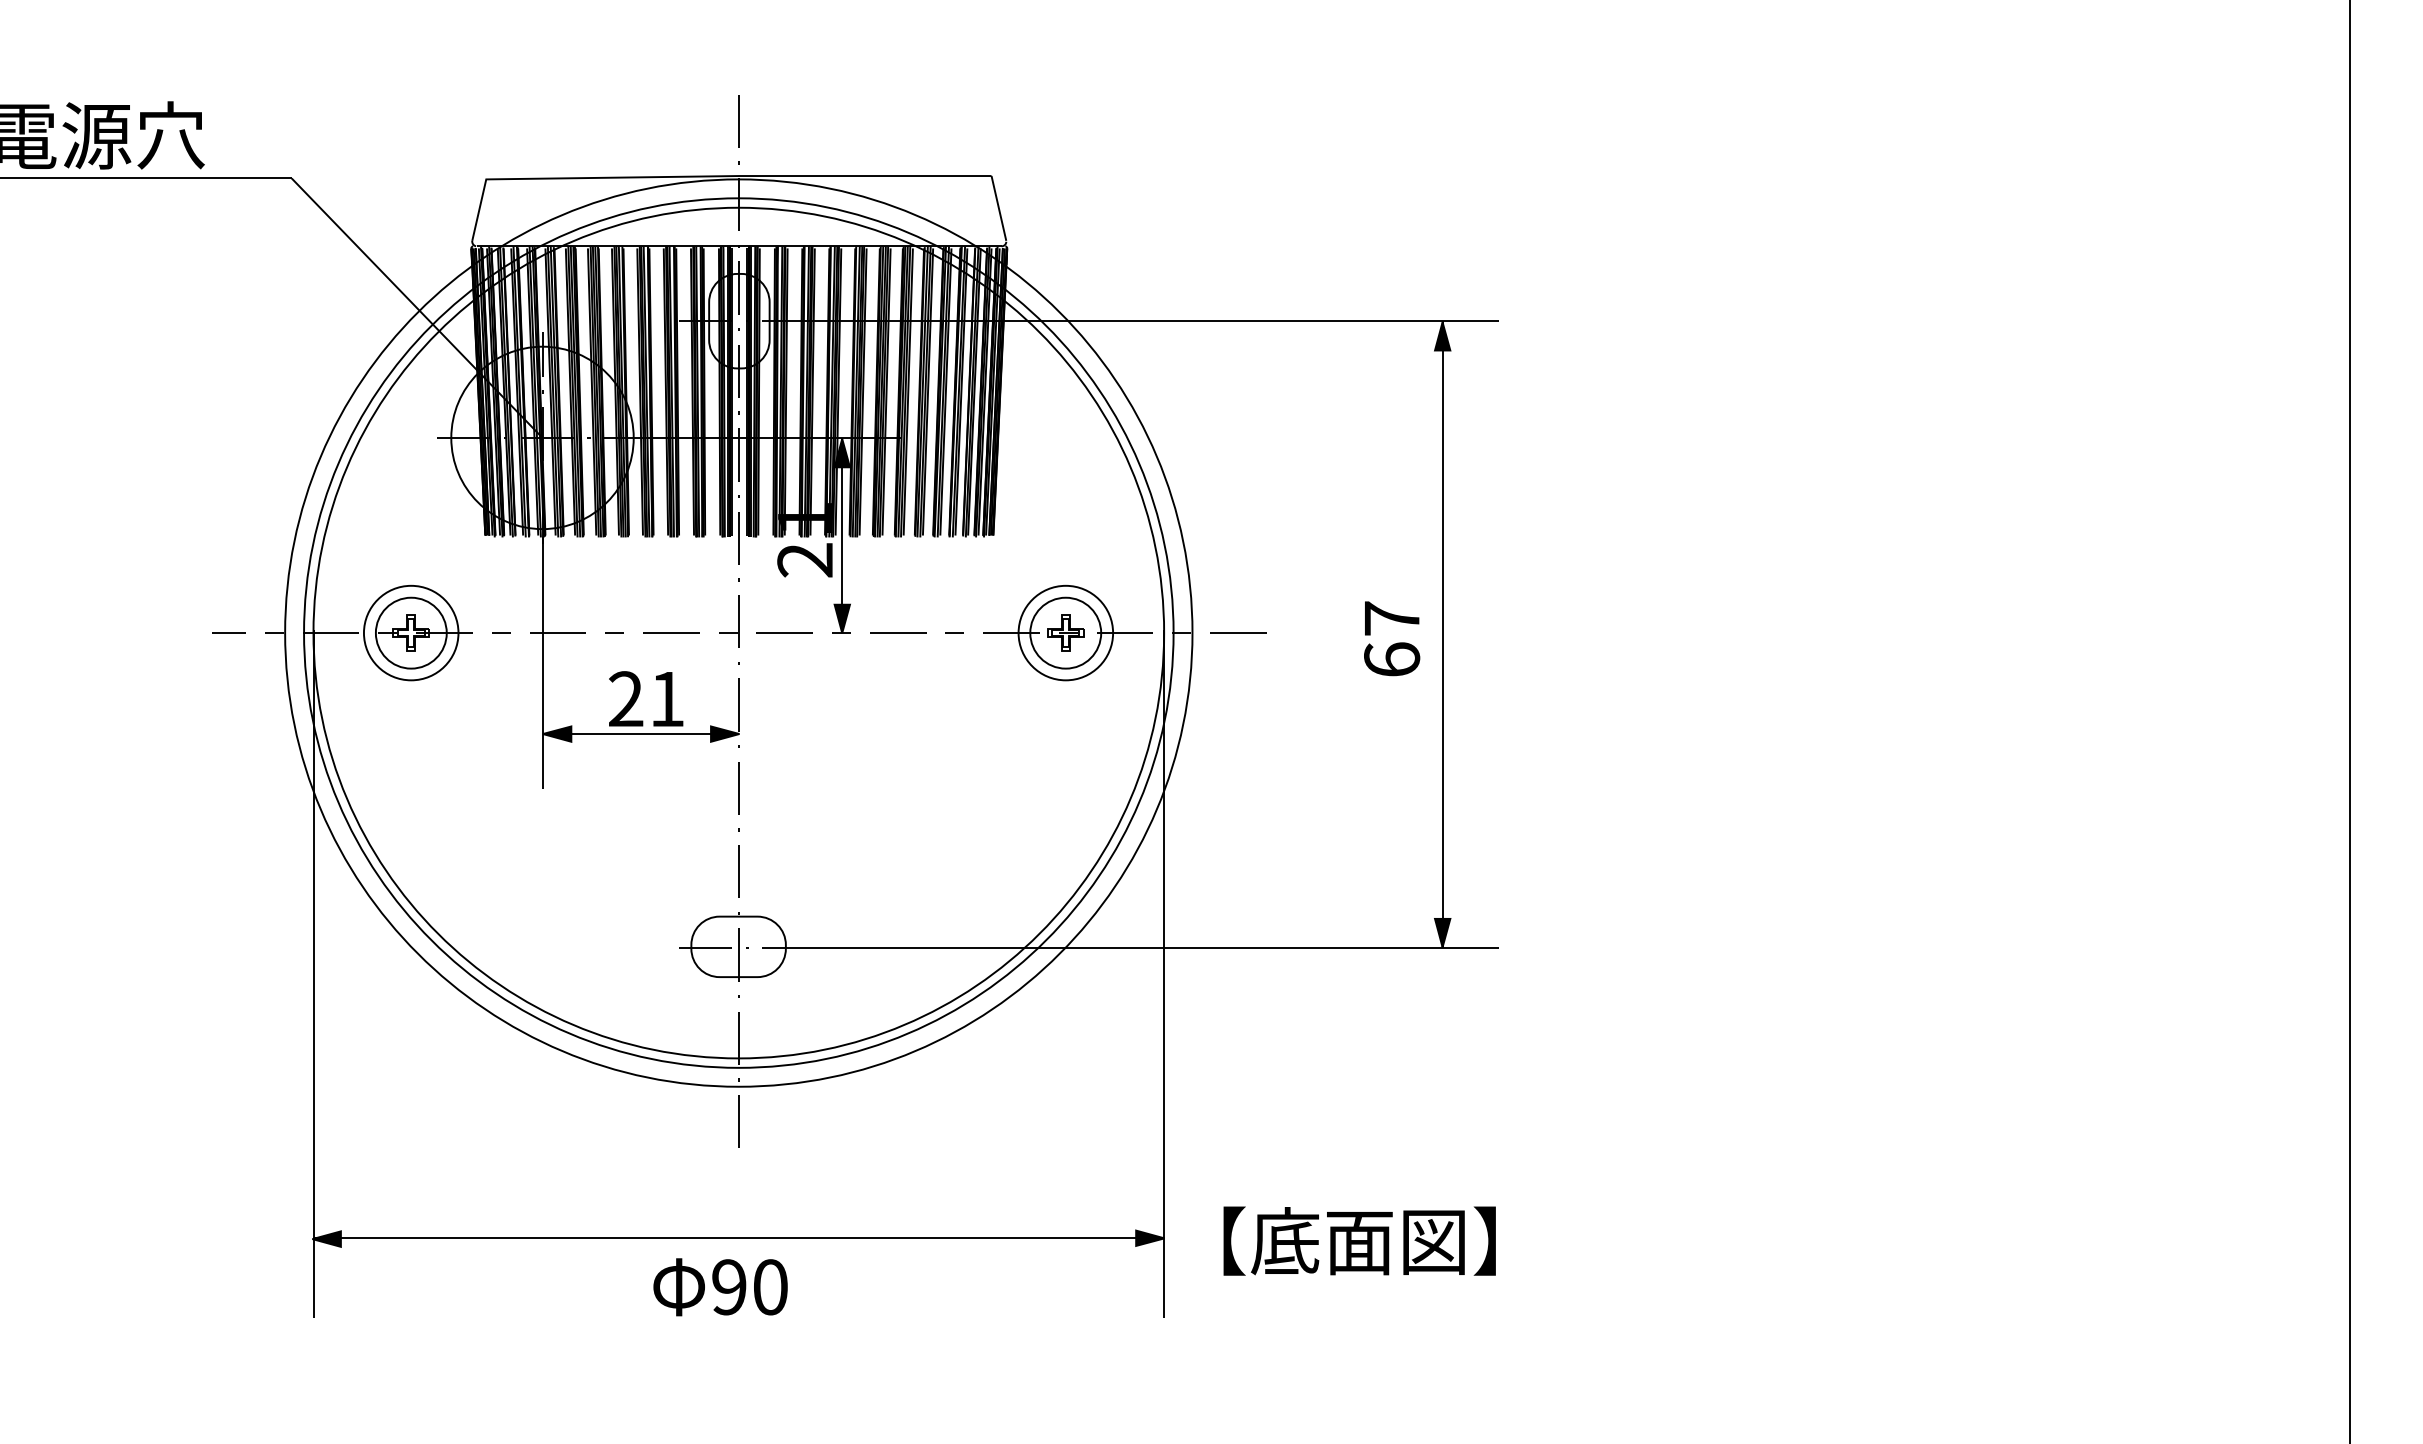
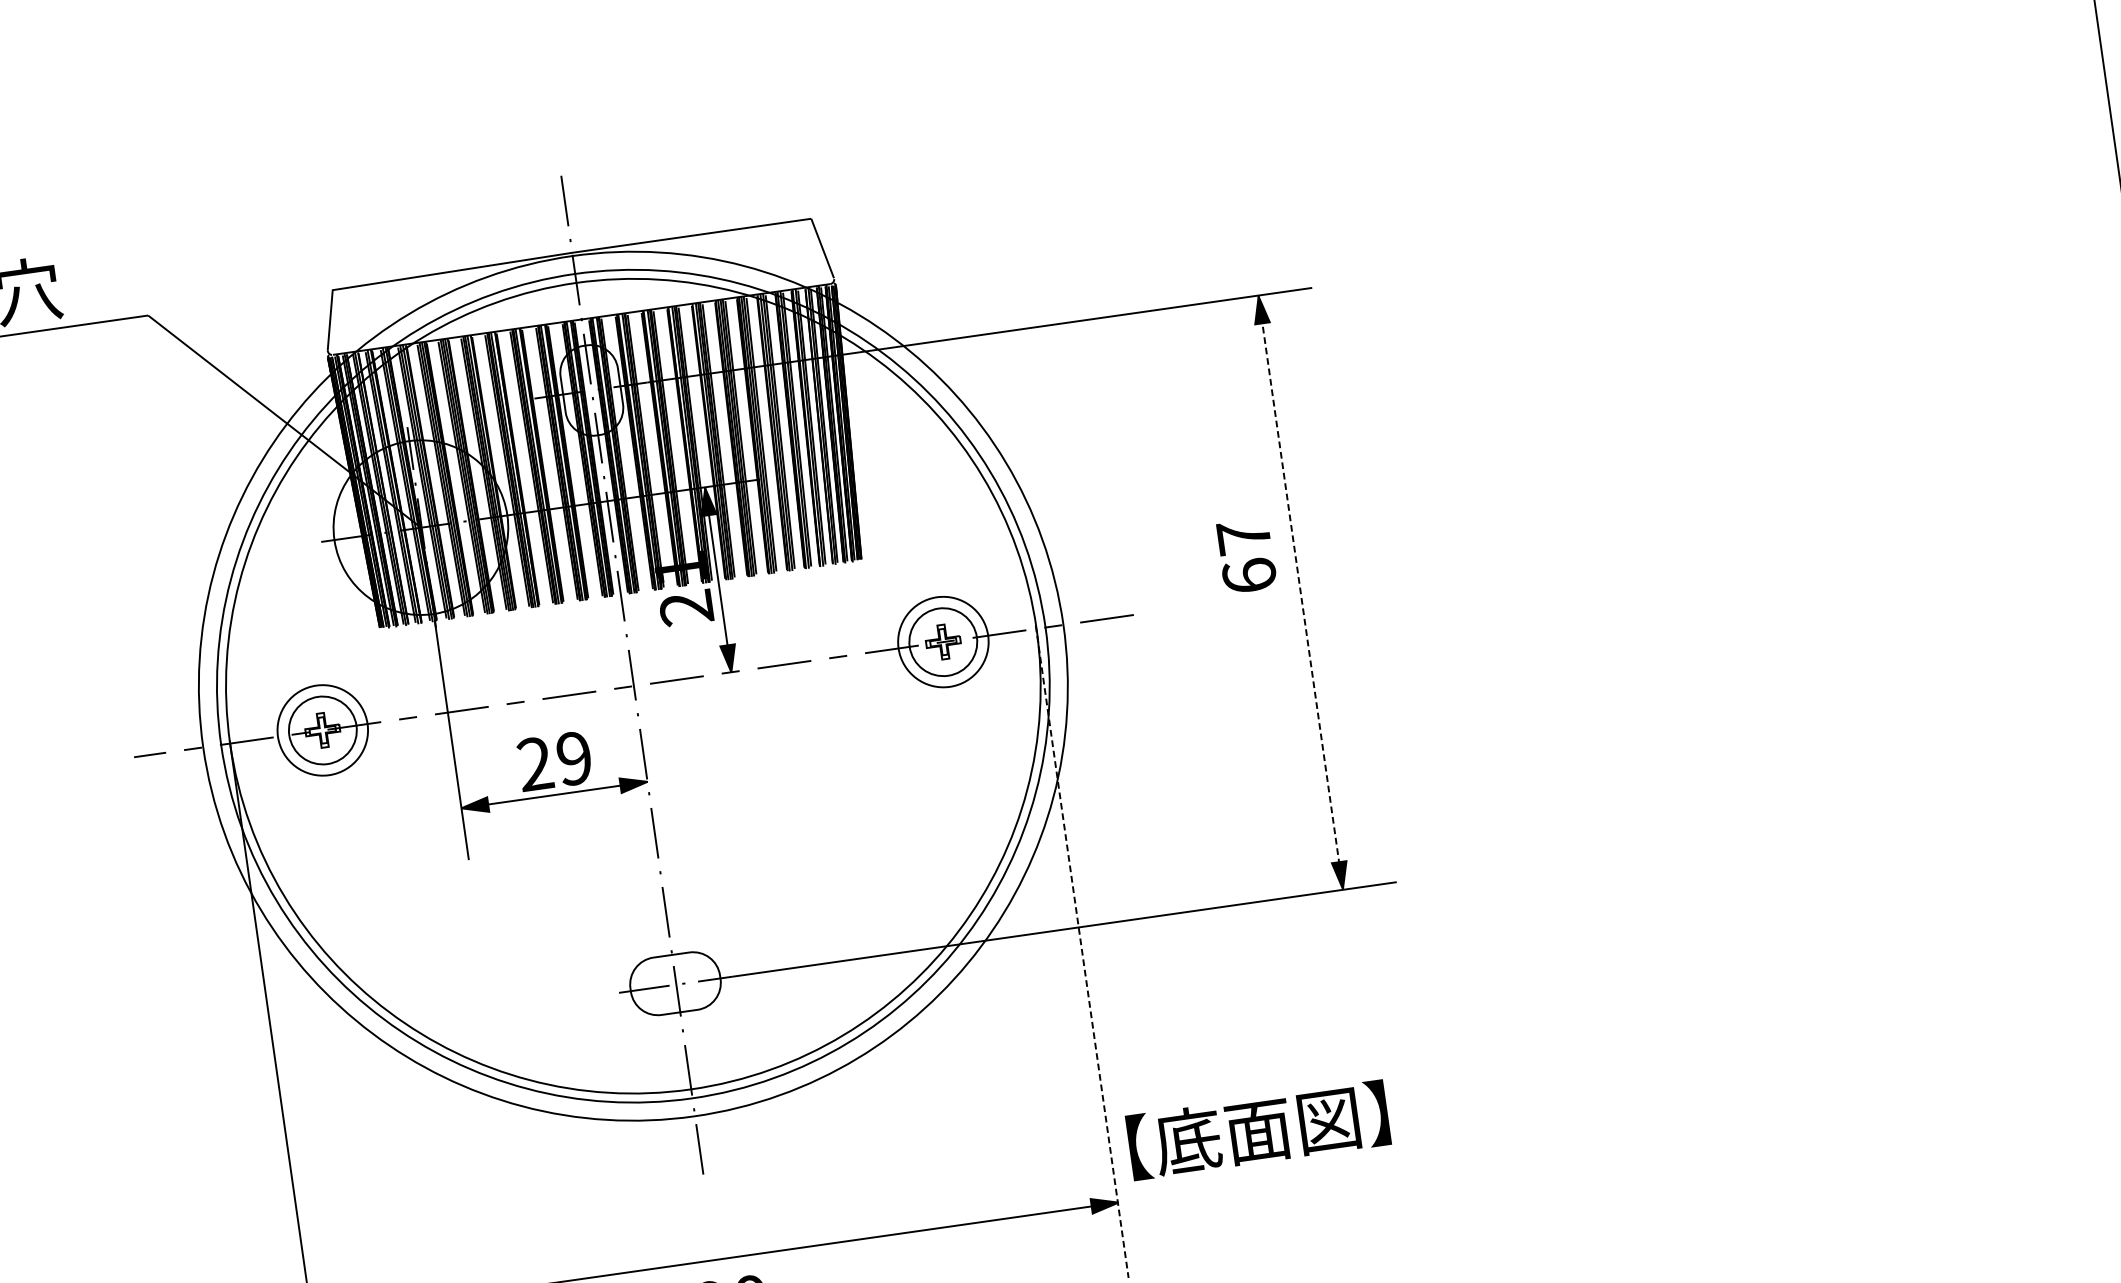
line: (1442, 635) -> (1300, 593), solid -> dashed
text: (1392, 638) -> (1247, 555), moved
text: (667, 699) -> (574, 758), 21 -> 29
line: (1163, 974) -> (1082, 952), solid -> dashed
text: (1359, 1240) -> (1258, 1129), moved

